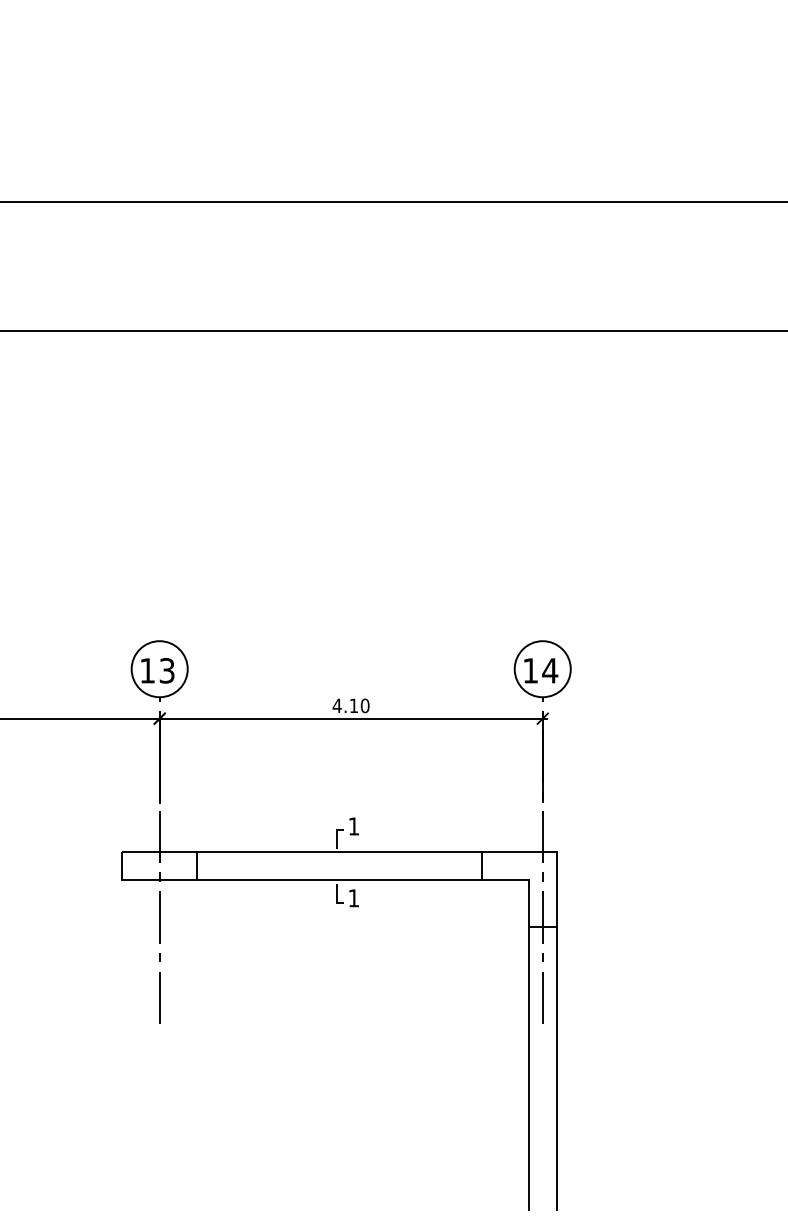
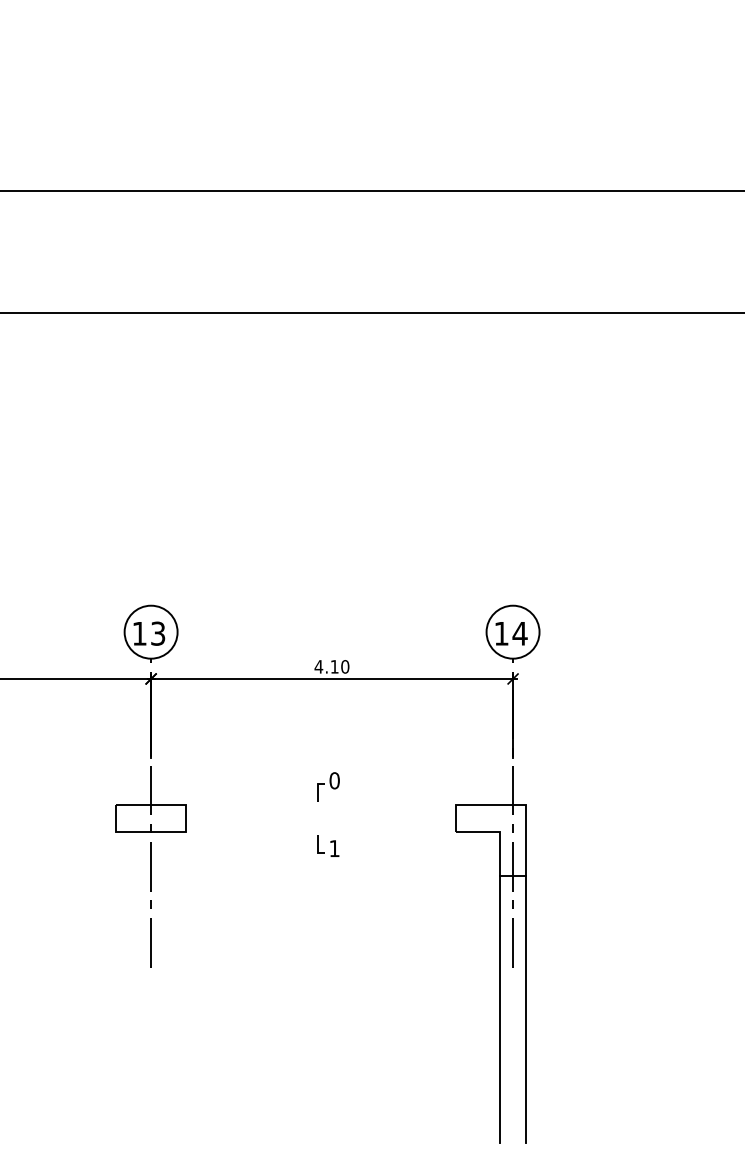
text: (353, 826) -> (334, 780), 1 -> 0
line: (339, 852) -> (321, 805), removed
line: (339, 880) -> (321, 831), removed

